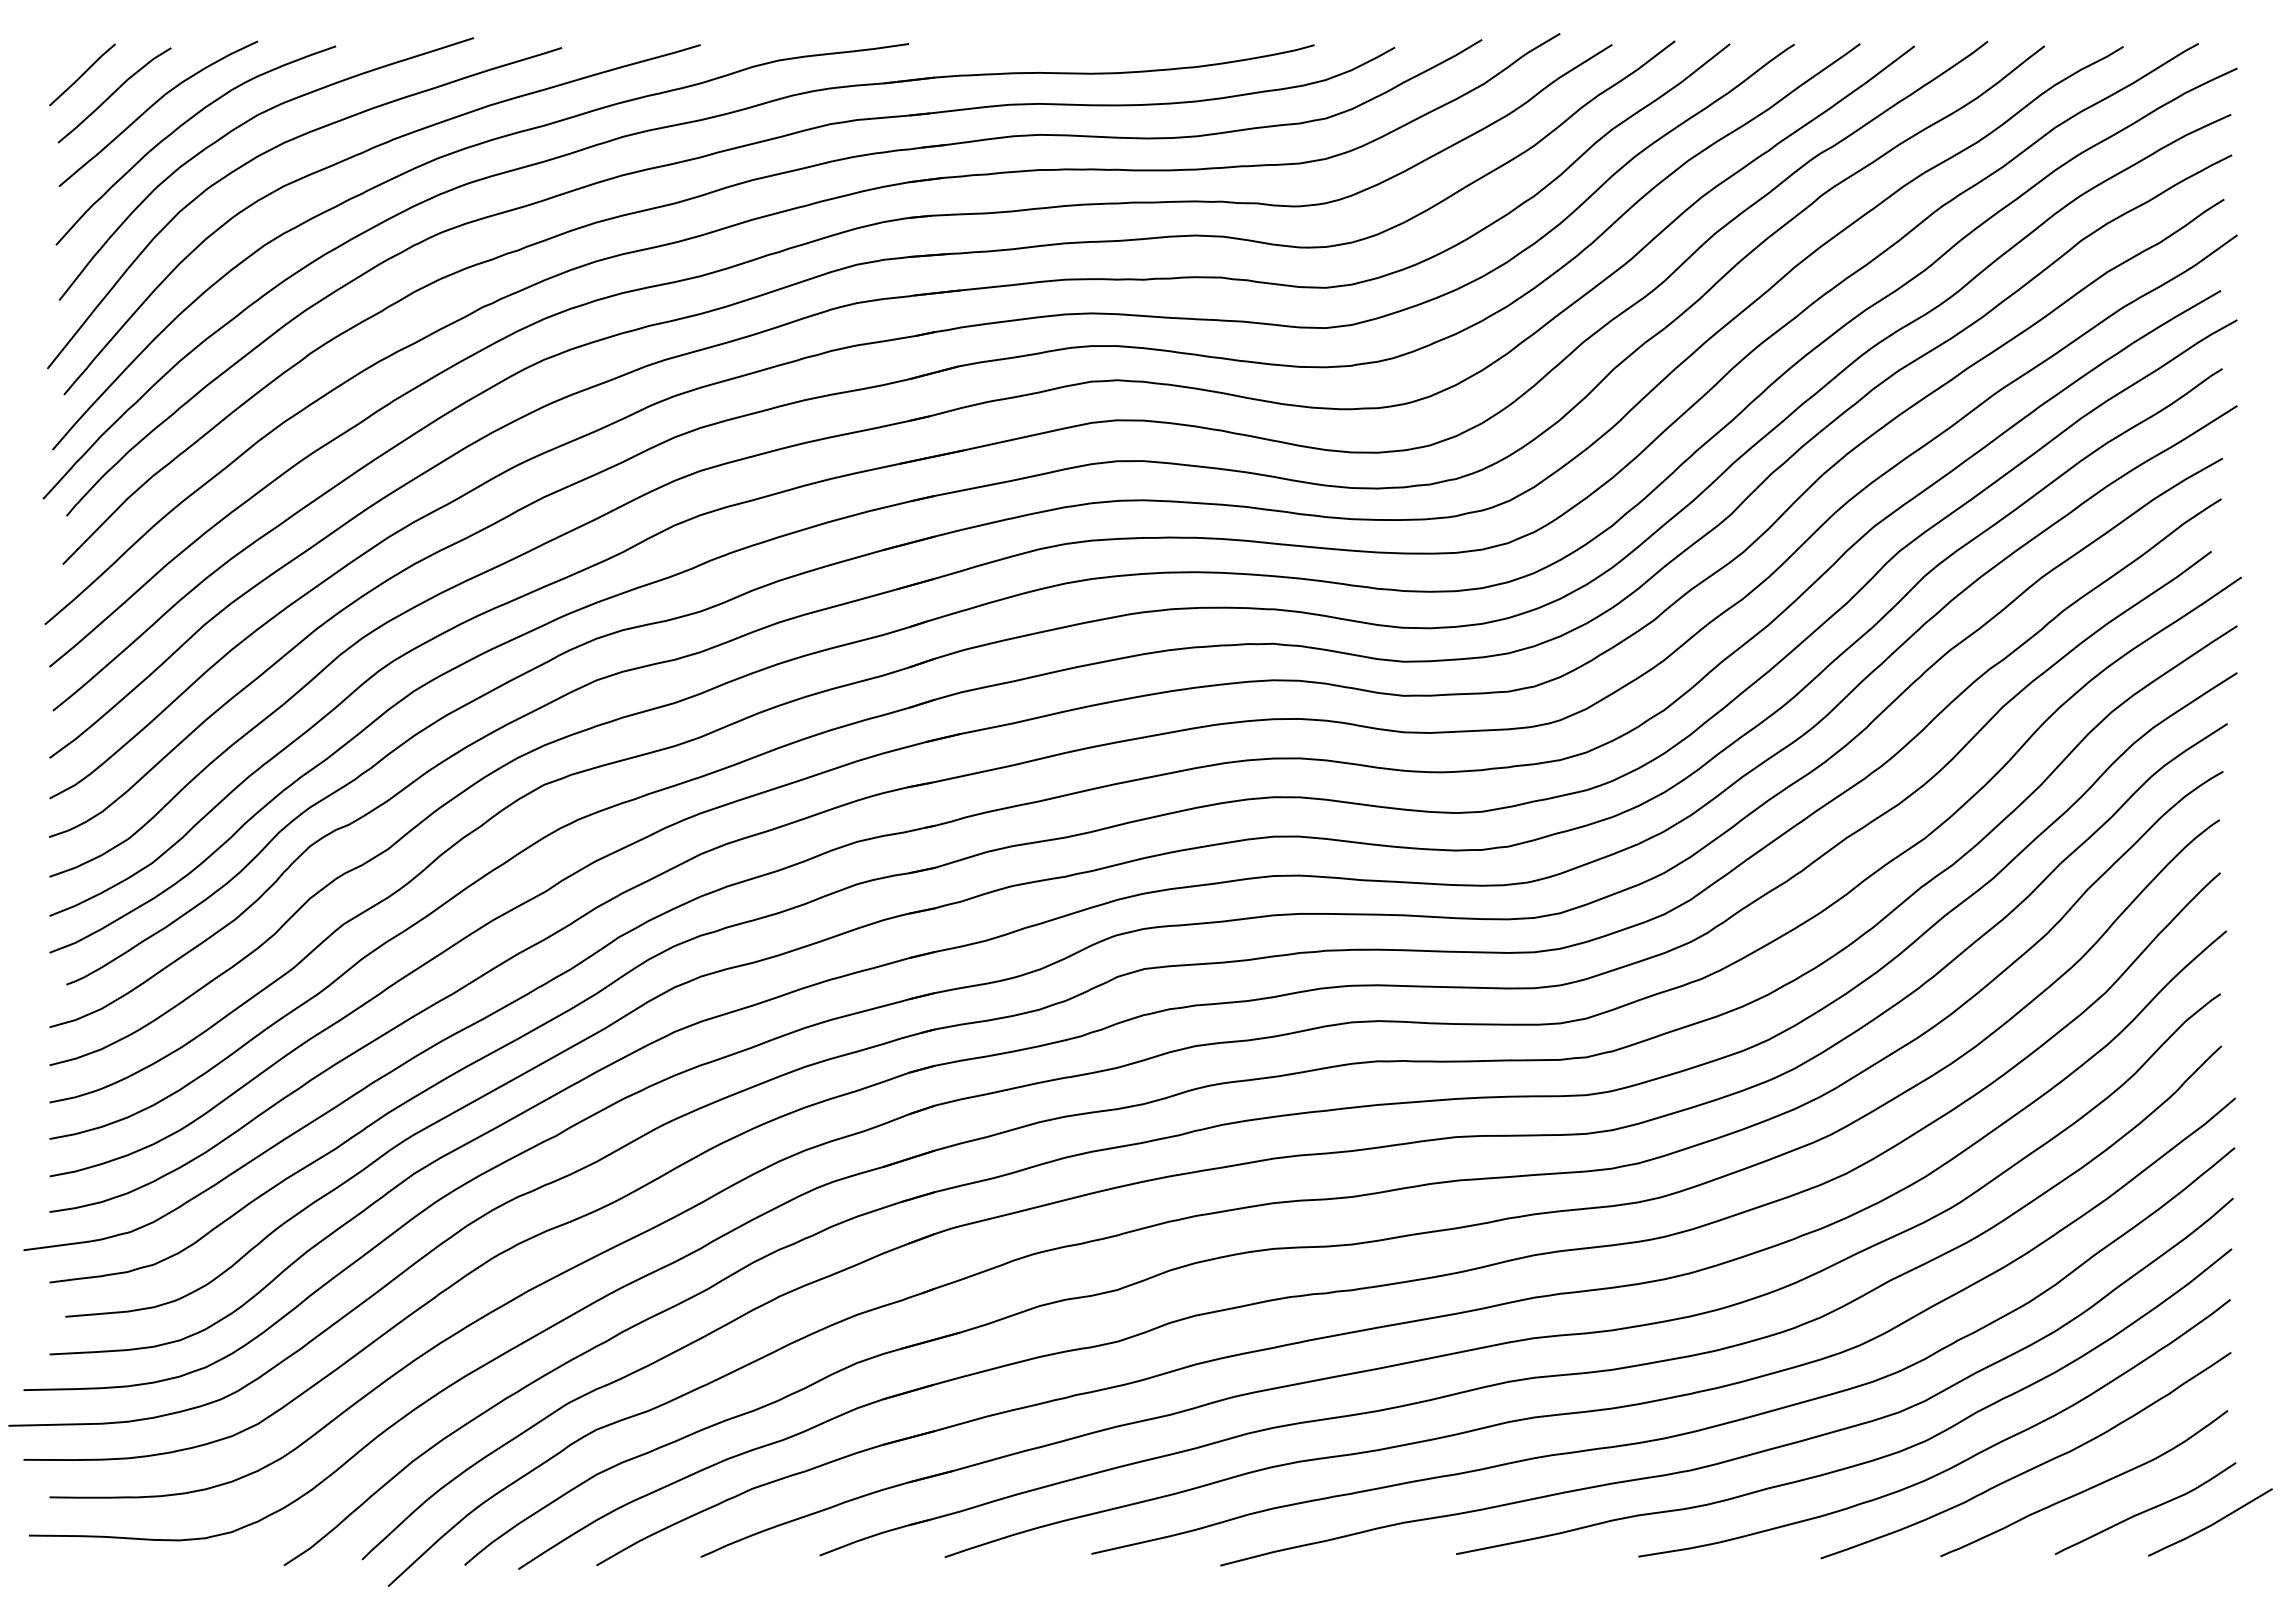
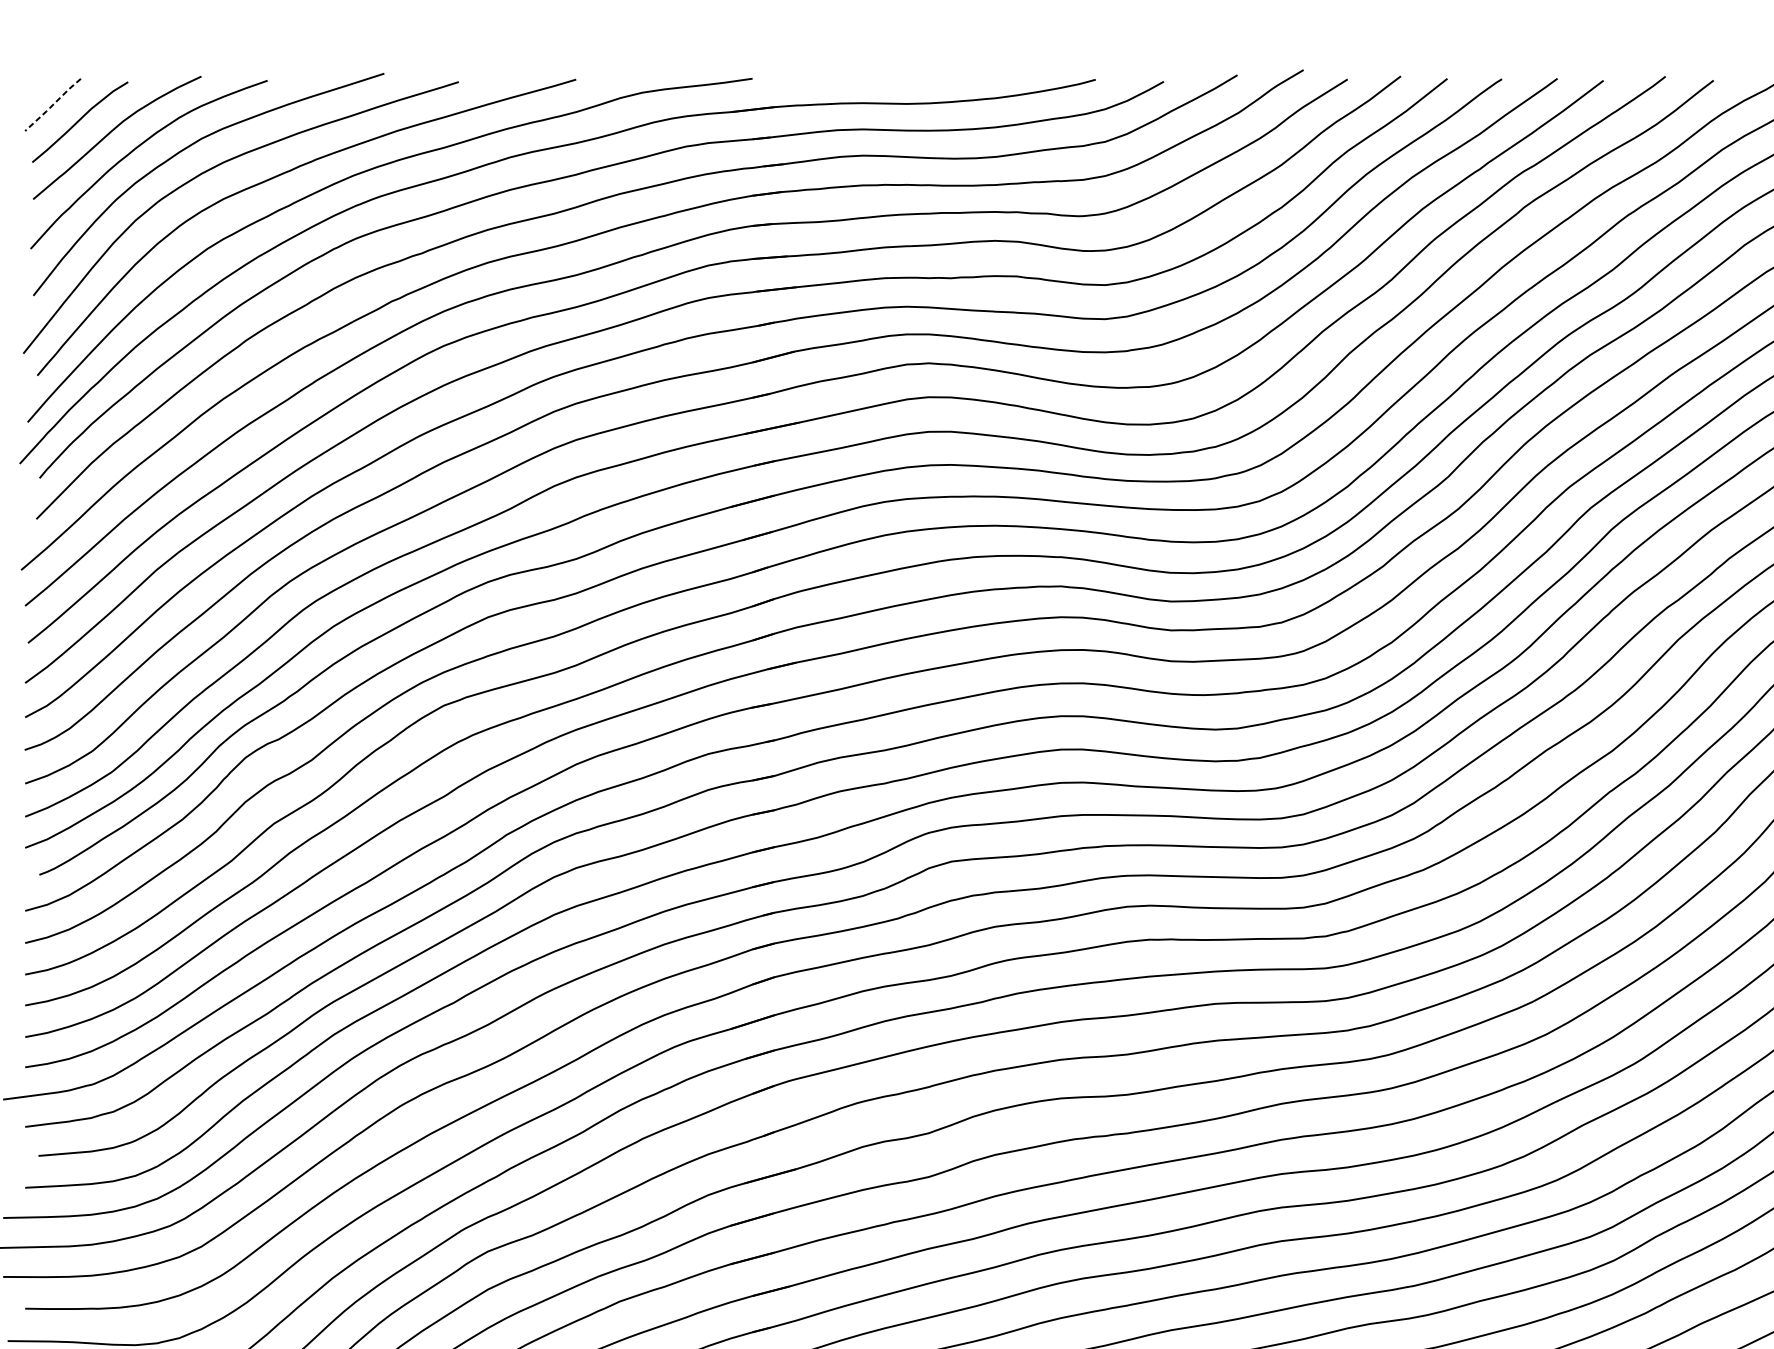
line: (82, 74) -> (53, 104), solid -> dashed

